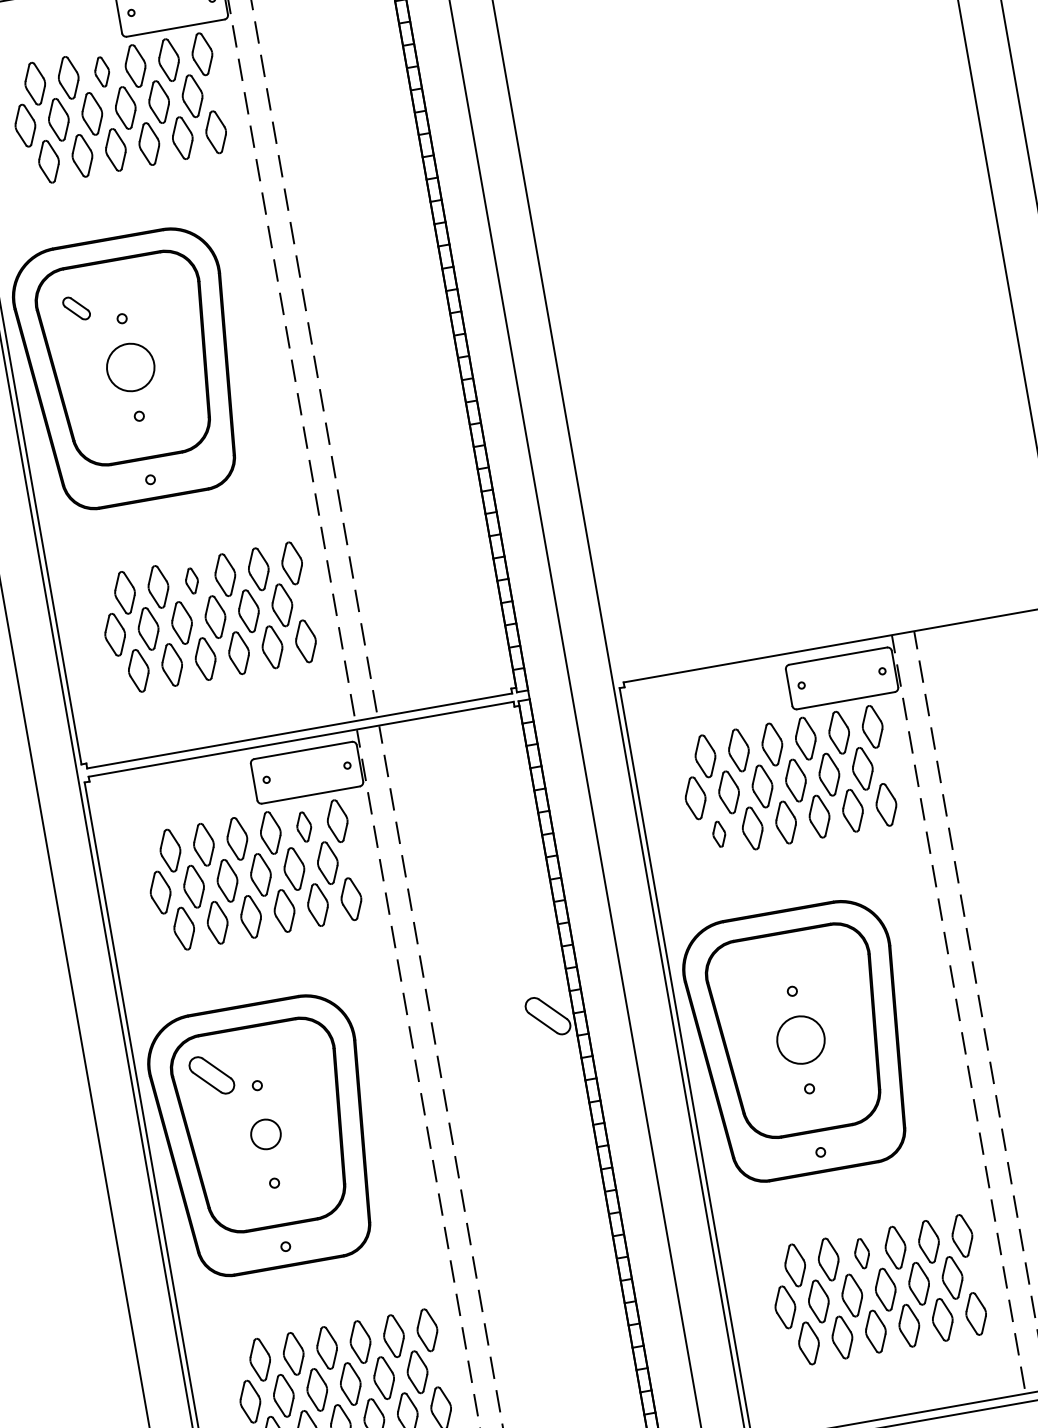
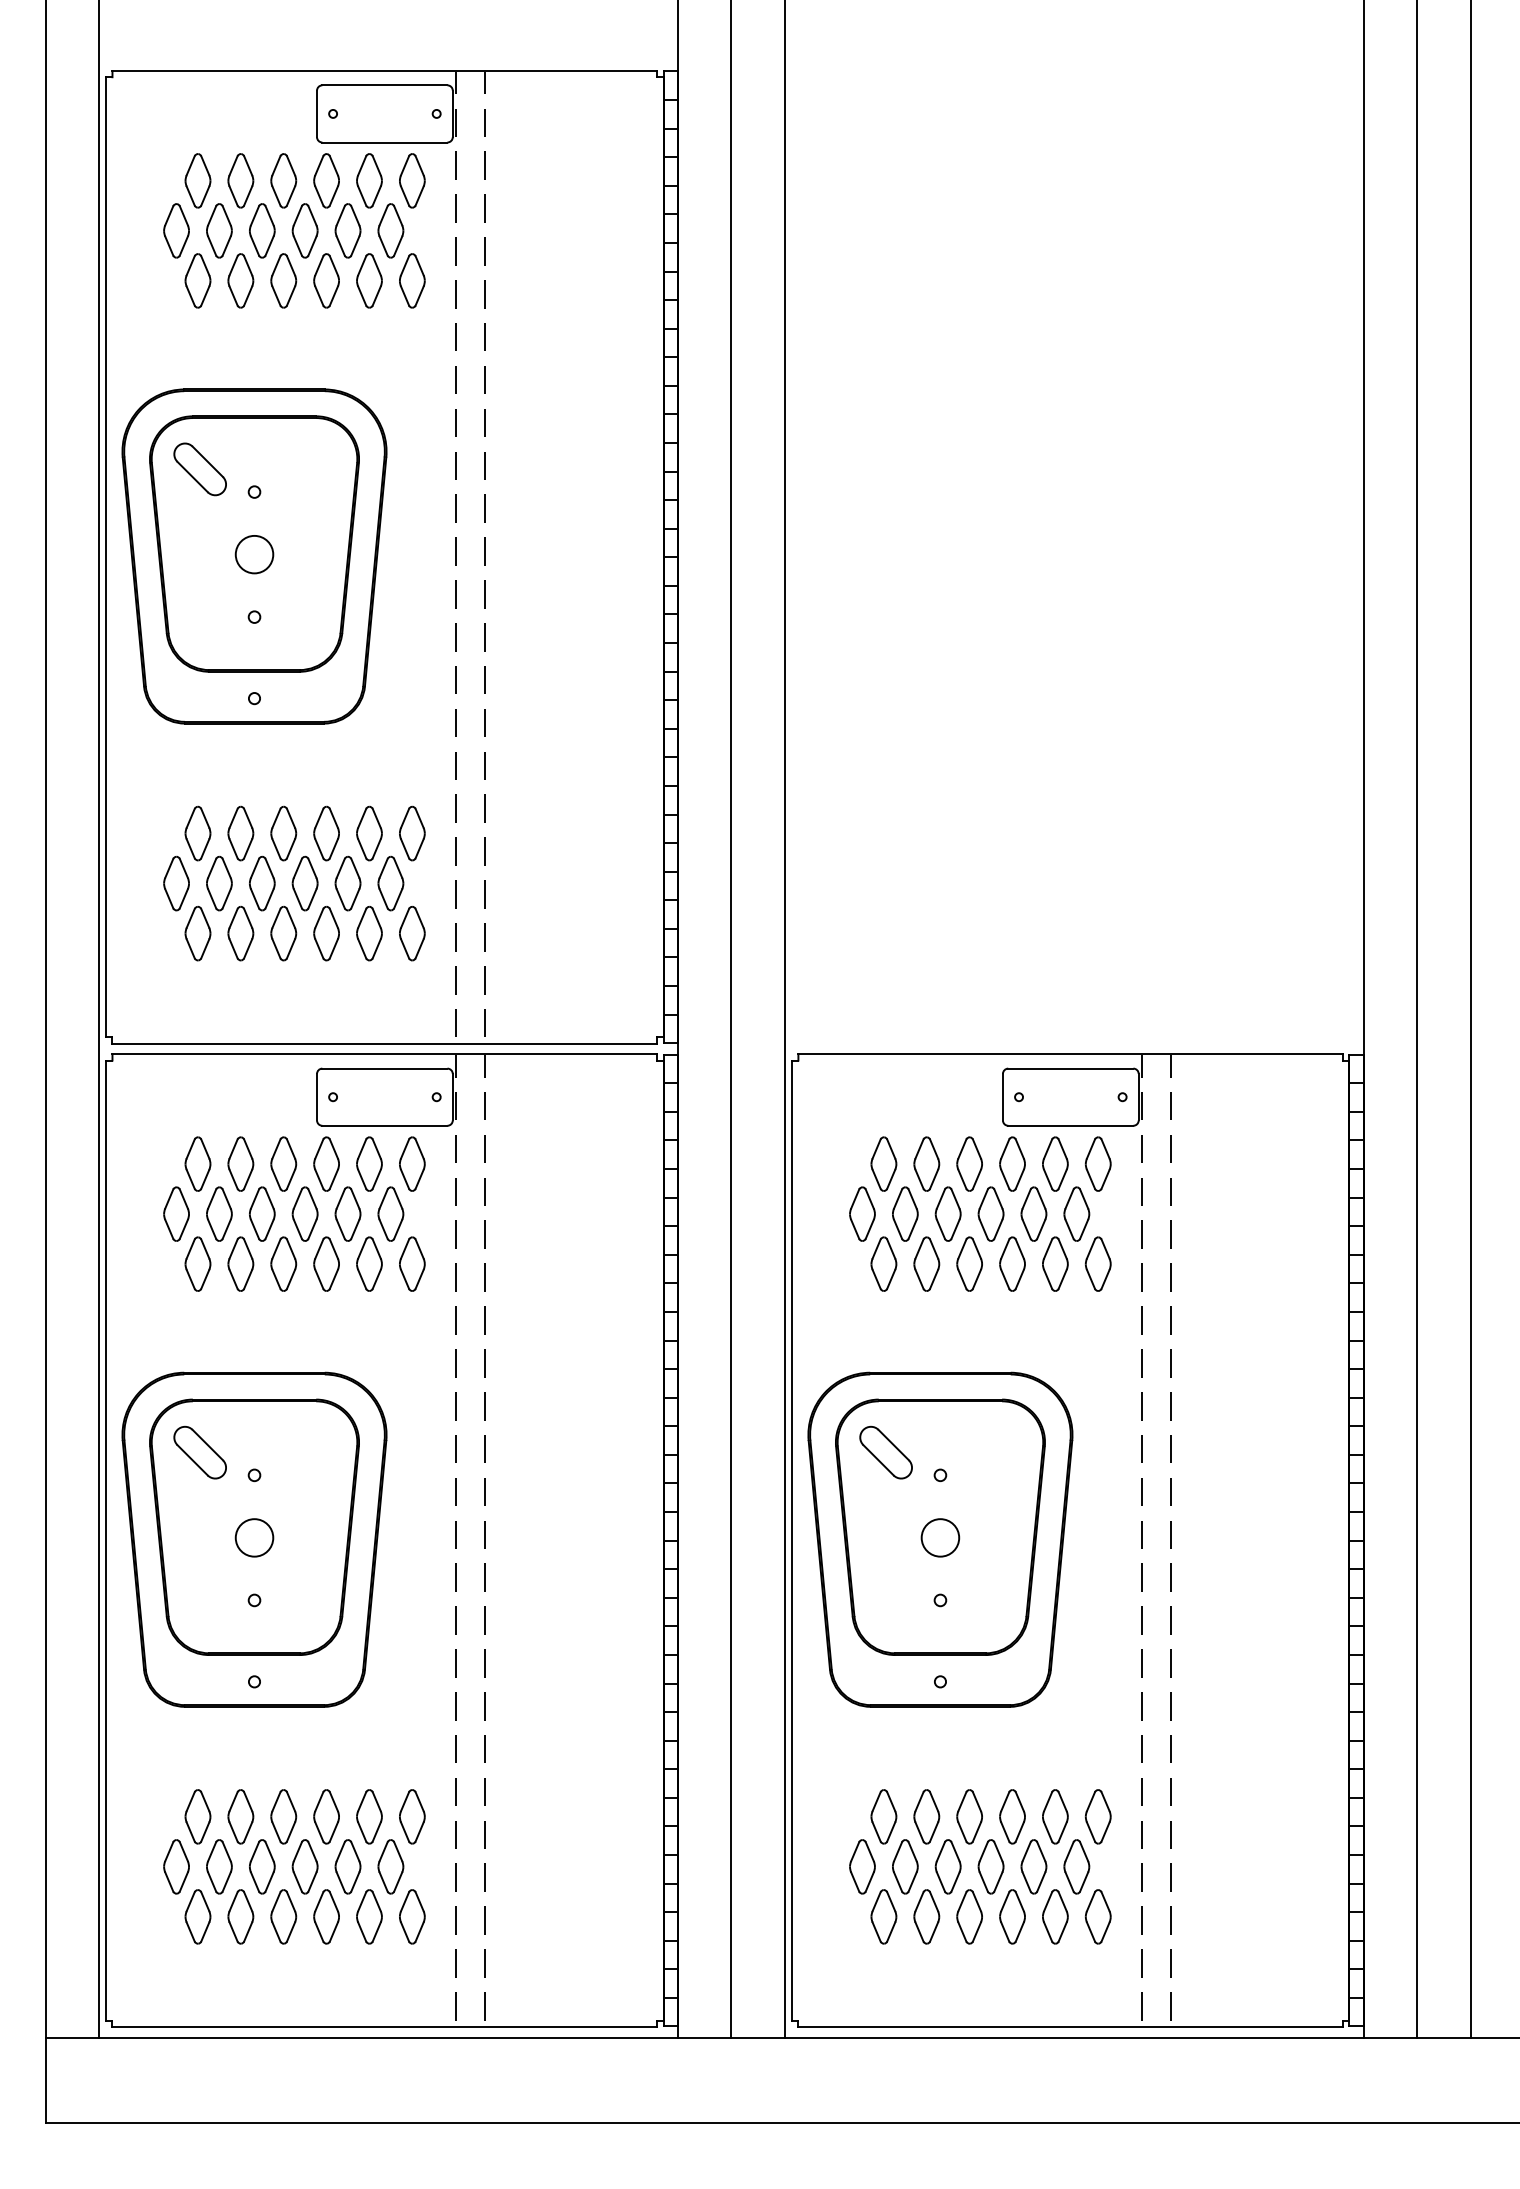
part: (101, 71) -> (283, 180), size x1.43
part: (76, 308) -> (199, 469), size x1.67
circle: (130, 367) -> (254, 554), size x0.62
part: (191, 581) -> (283, 833), size x1.67
part: (304, 826) -> (369, 1163), size x1.43
part: (718, 833) -> (883, 1263), size x1.67
part: (547, 1016) -> (885, 1452), moved
circle: (800, 1039) -> (940, 1537), size x0.62
part: (861, 1253) -> (969, 1816), size x1.43

